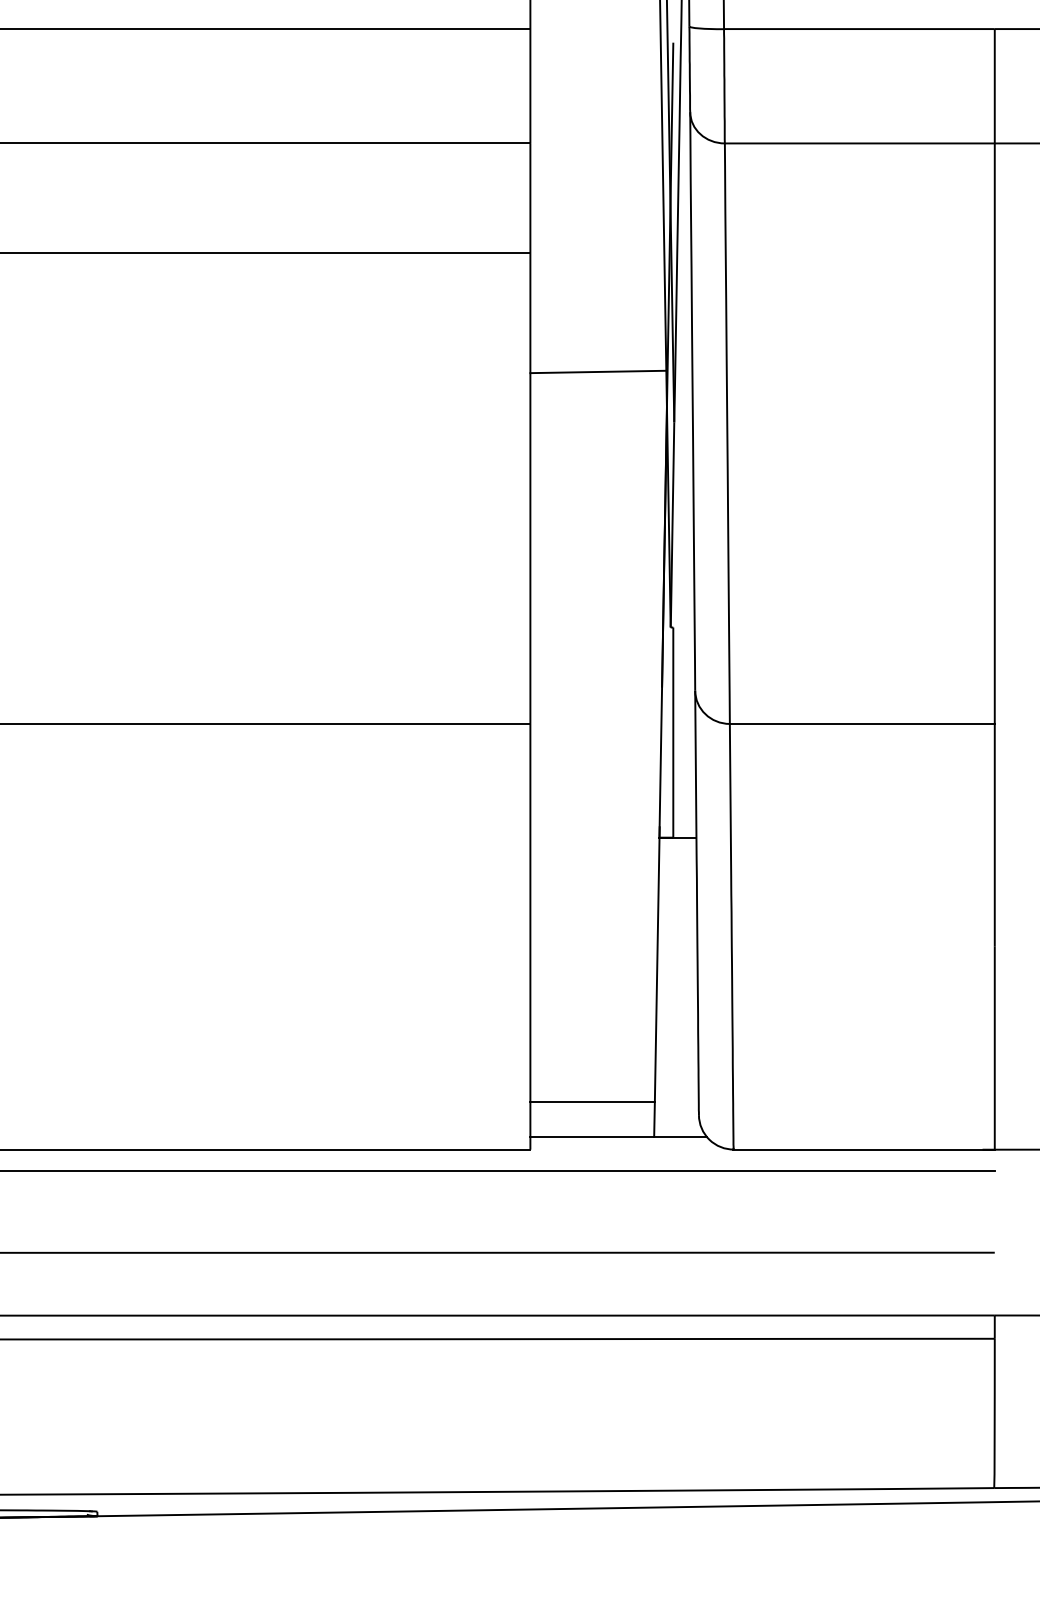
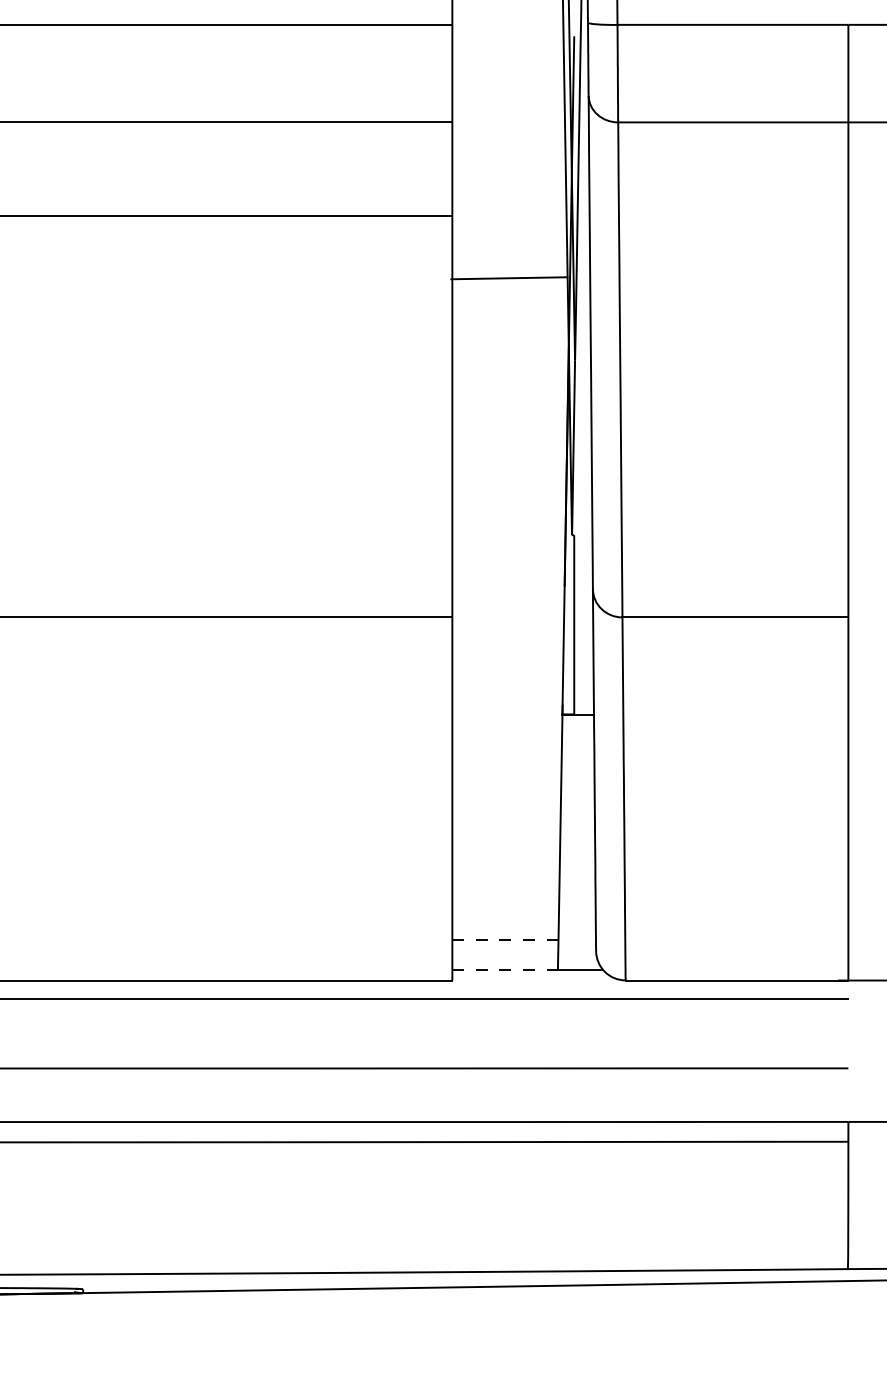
line: (598, 372) -> (509, 278), moved
line: (591, 1101) -> (504, 939), solid -> dashed
line: (591, 1136) -> (504, 969), solid -> dashed

